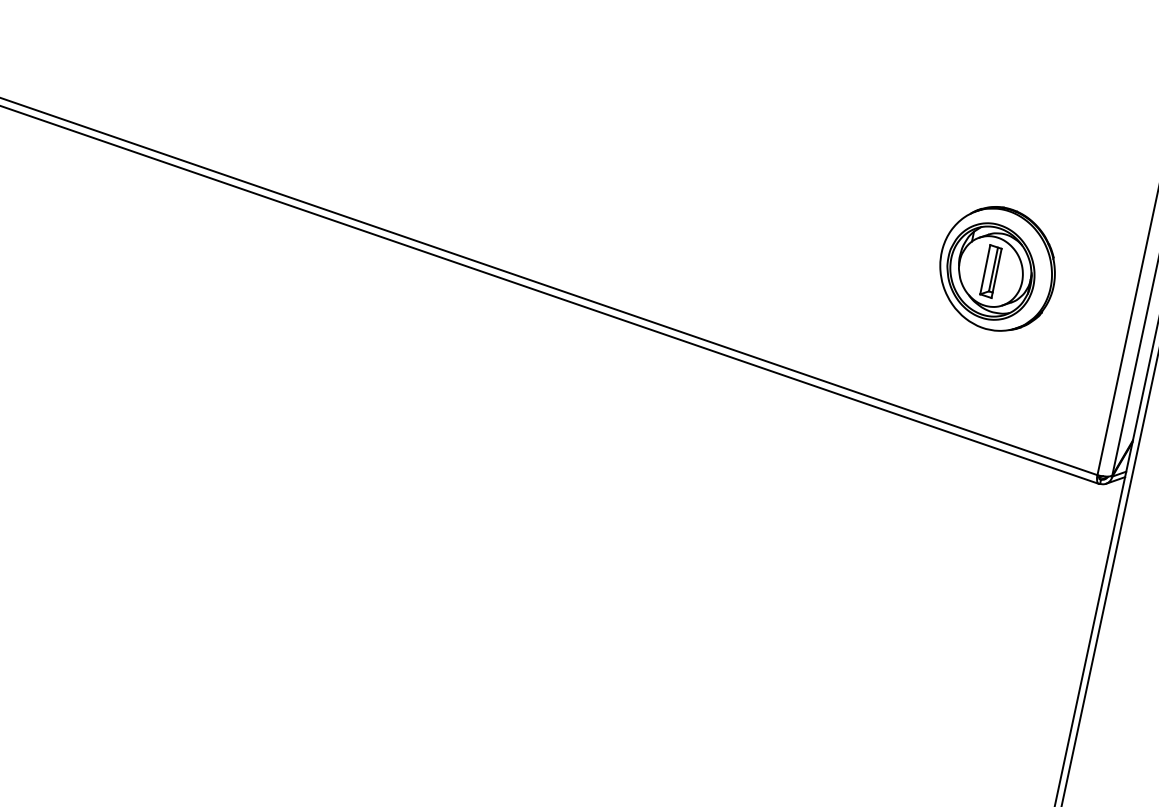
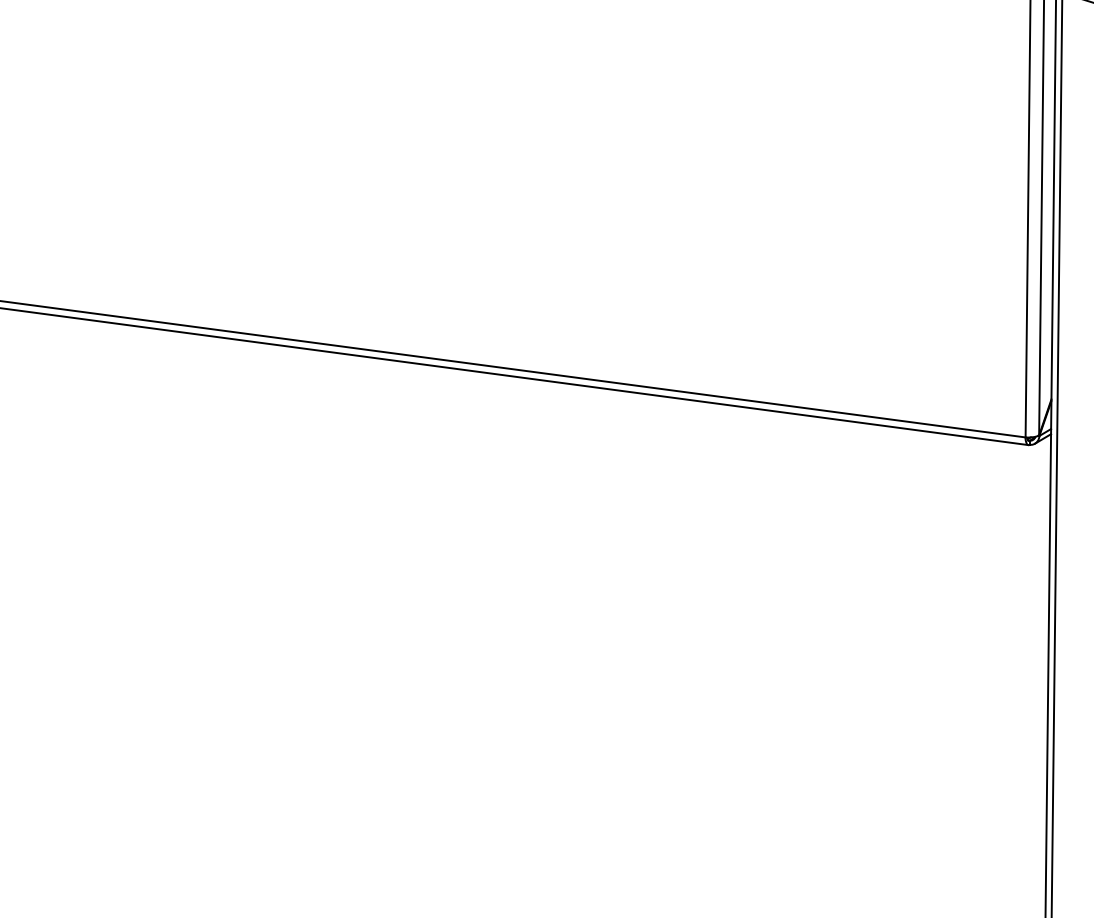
part: (998, 268) -> (897, 267), removed

